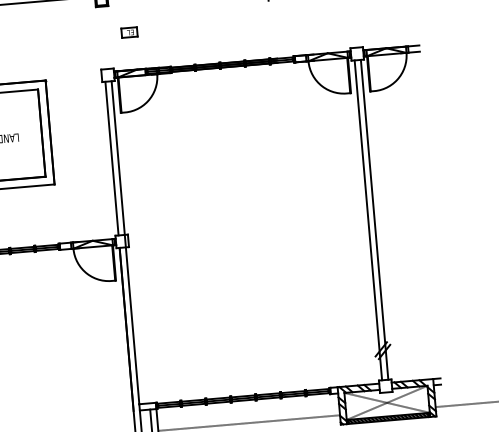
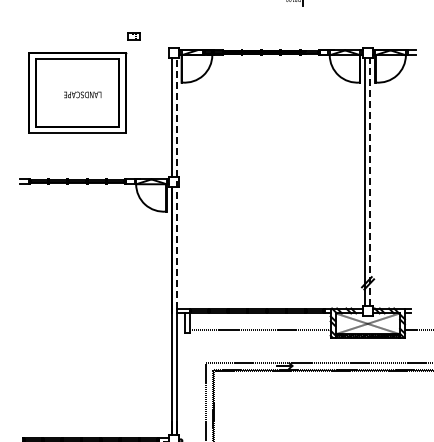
part: (129, 32) -> (133, 36), moved
line: (374, 219) -> (370, 181), solid -> dashed
line: (125, 241) -> (176, 182), solid -> dashed

